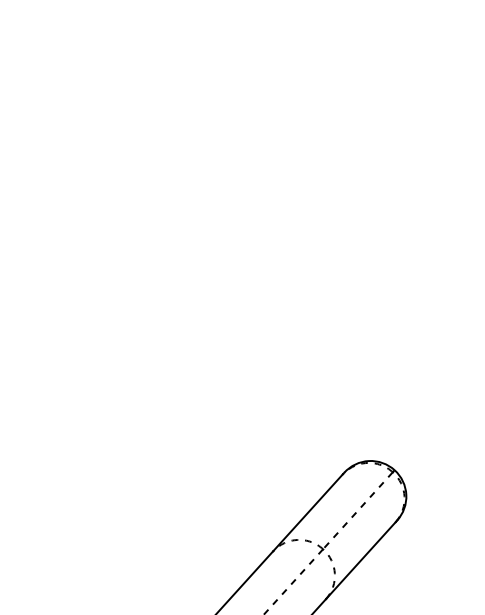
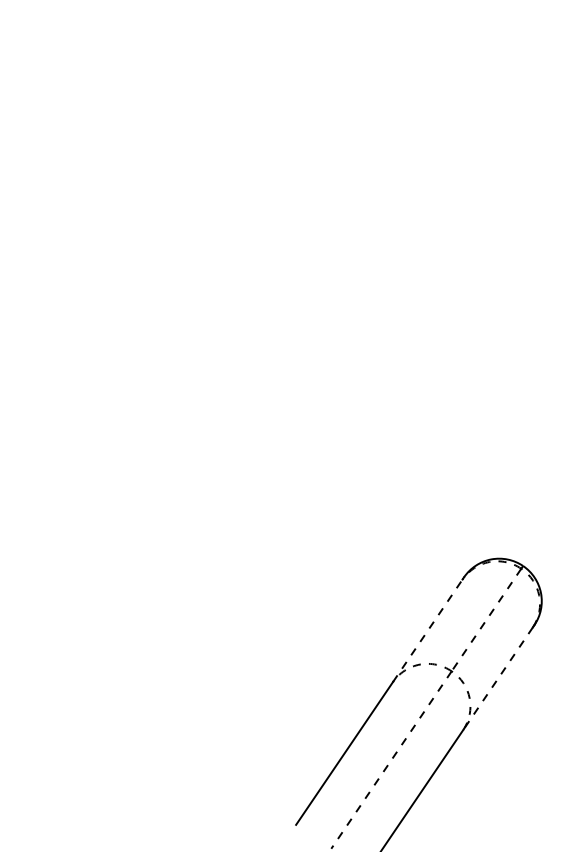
line: (307, 512) -> (427, 630), solid -> dashed
line: (361, 560) -> (498, 678), solid -> dashed

